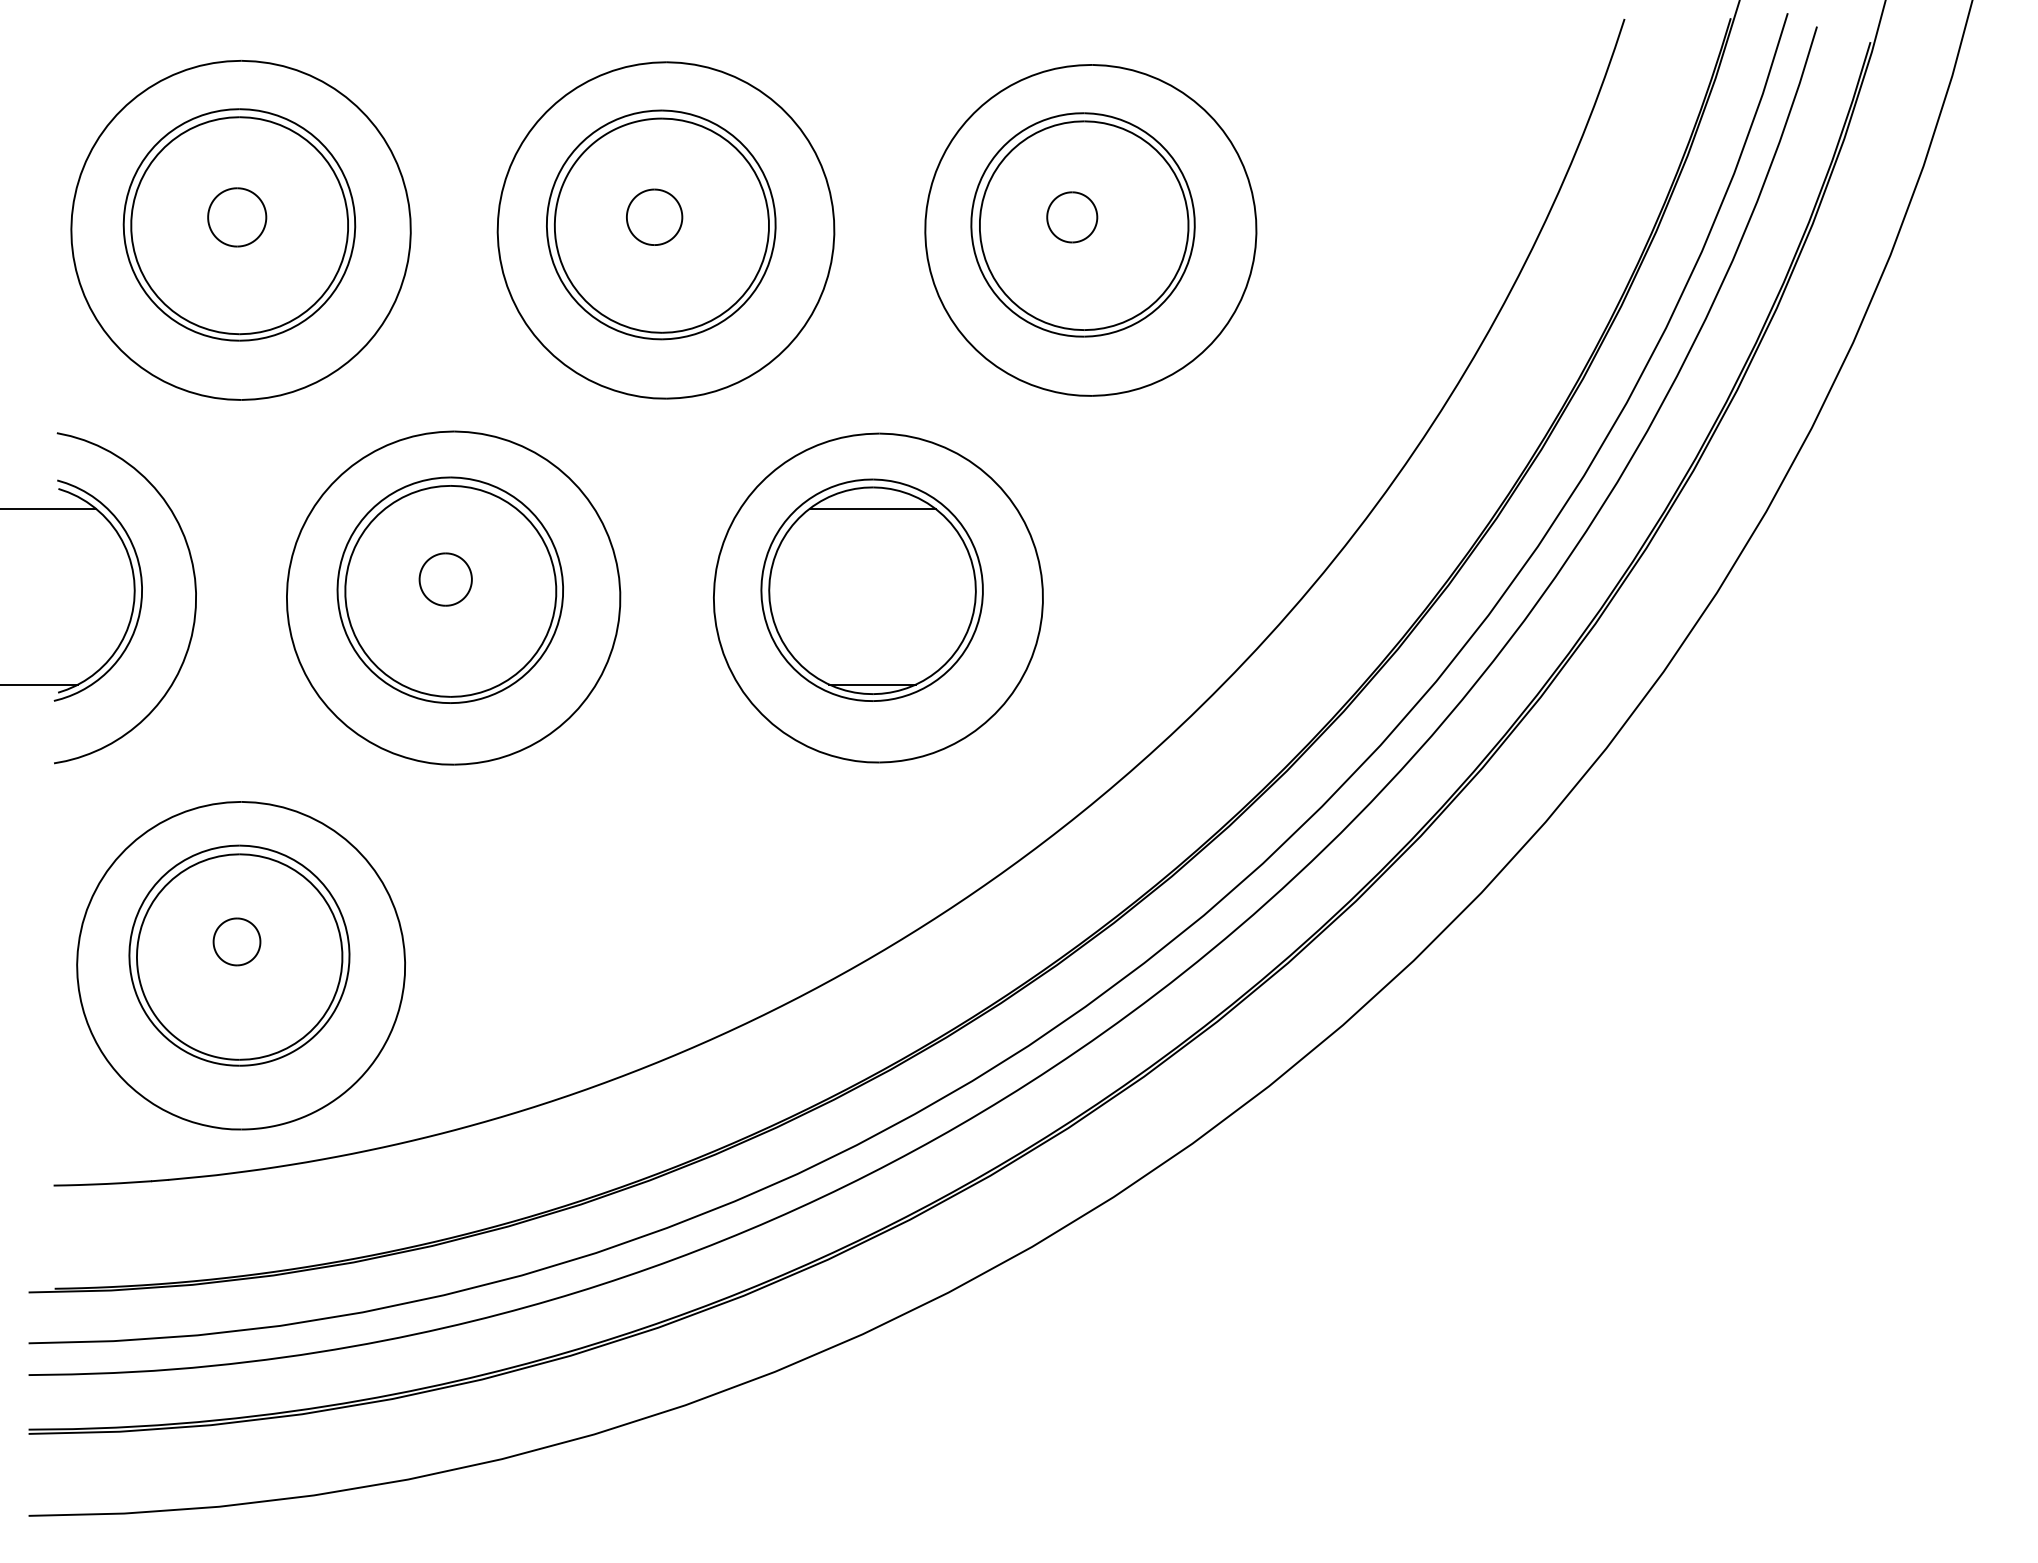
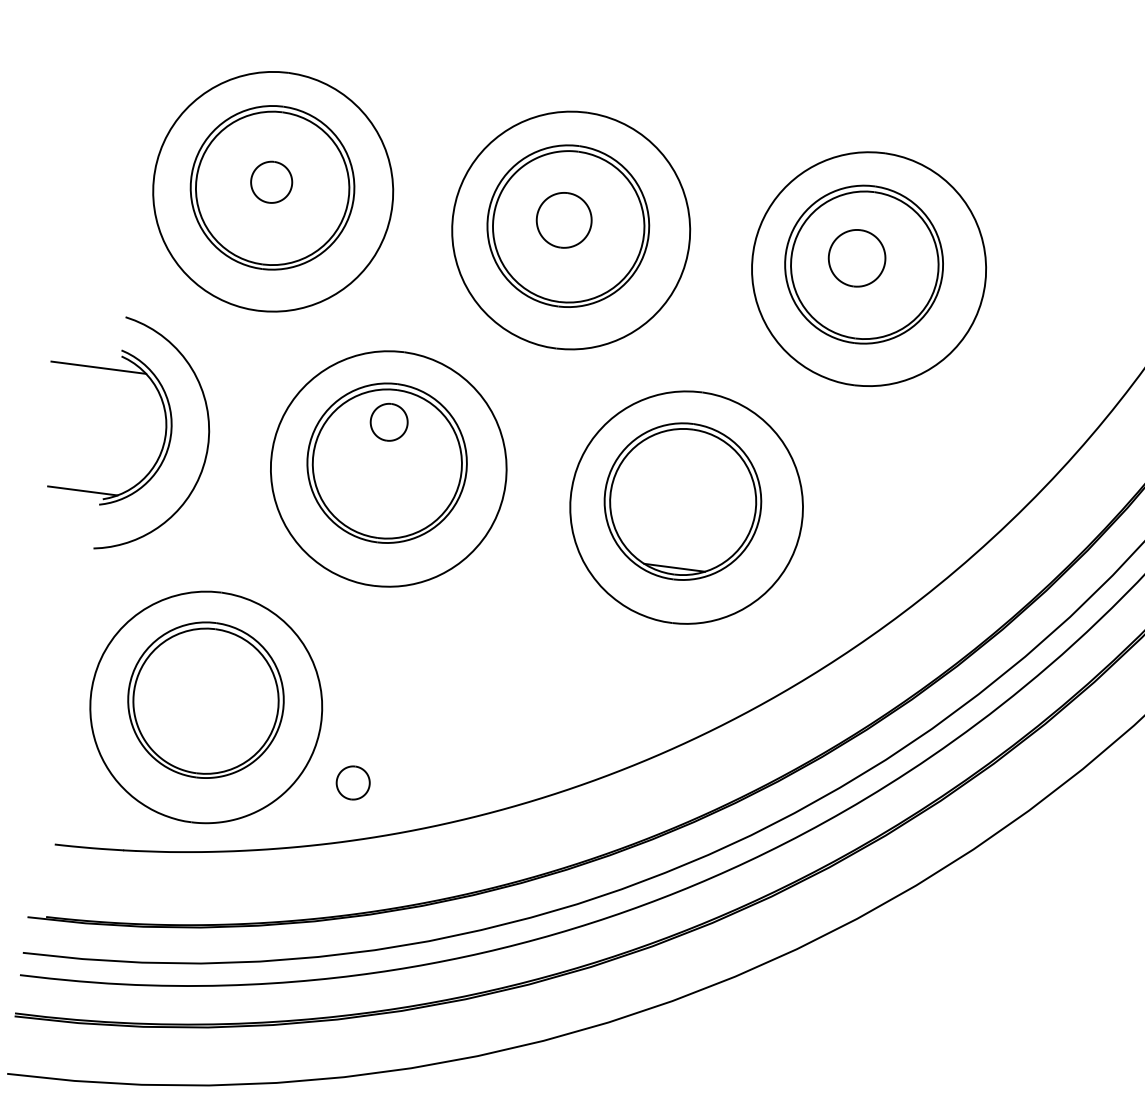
part: (654, 216) -> (564, 219), size x1.4
part: (1072, 217) -> (857, 258), size x1.6
line: (872, 508) -> (690, 444), removed
part: (445, 579) -> (389, 422), moved
part: (236, 941) -> (352, 782), moved

